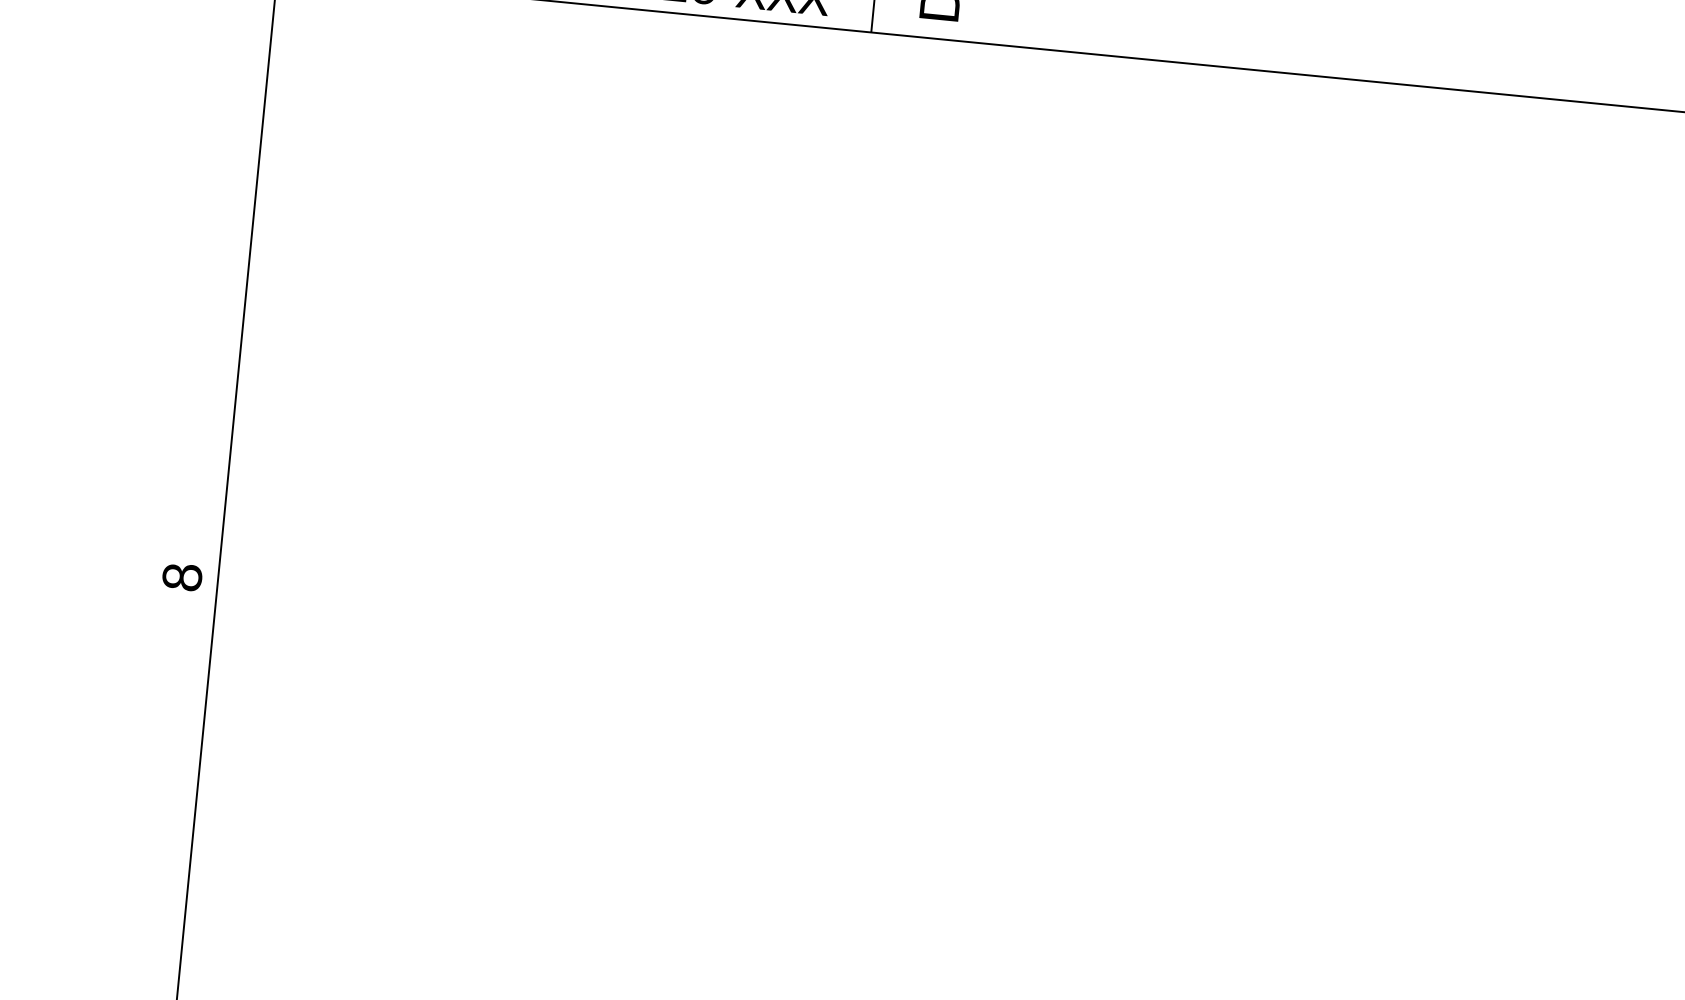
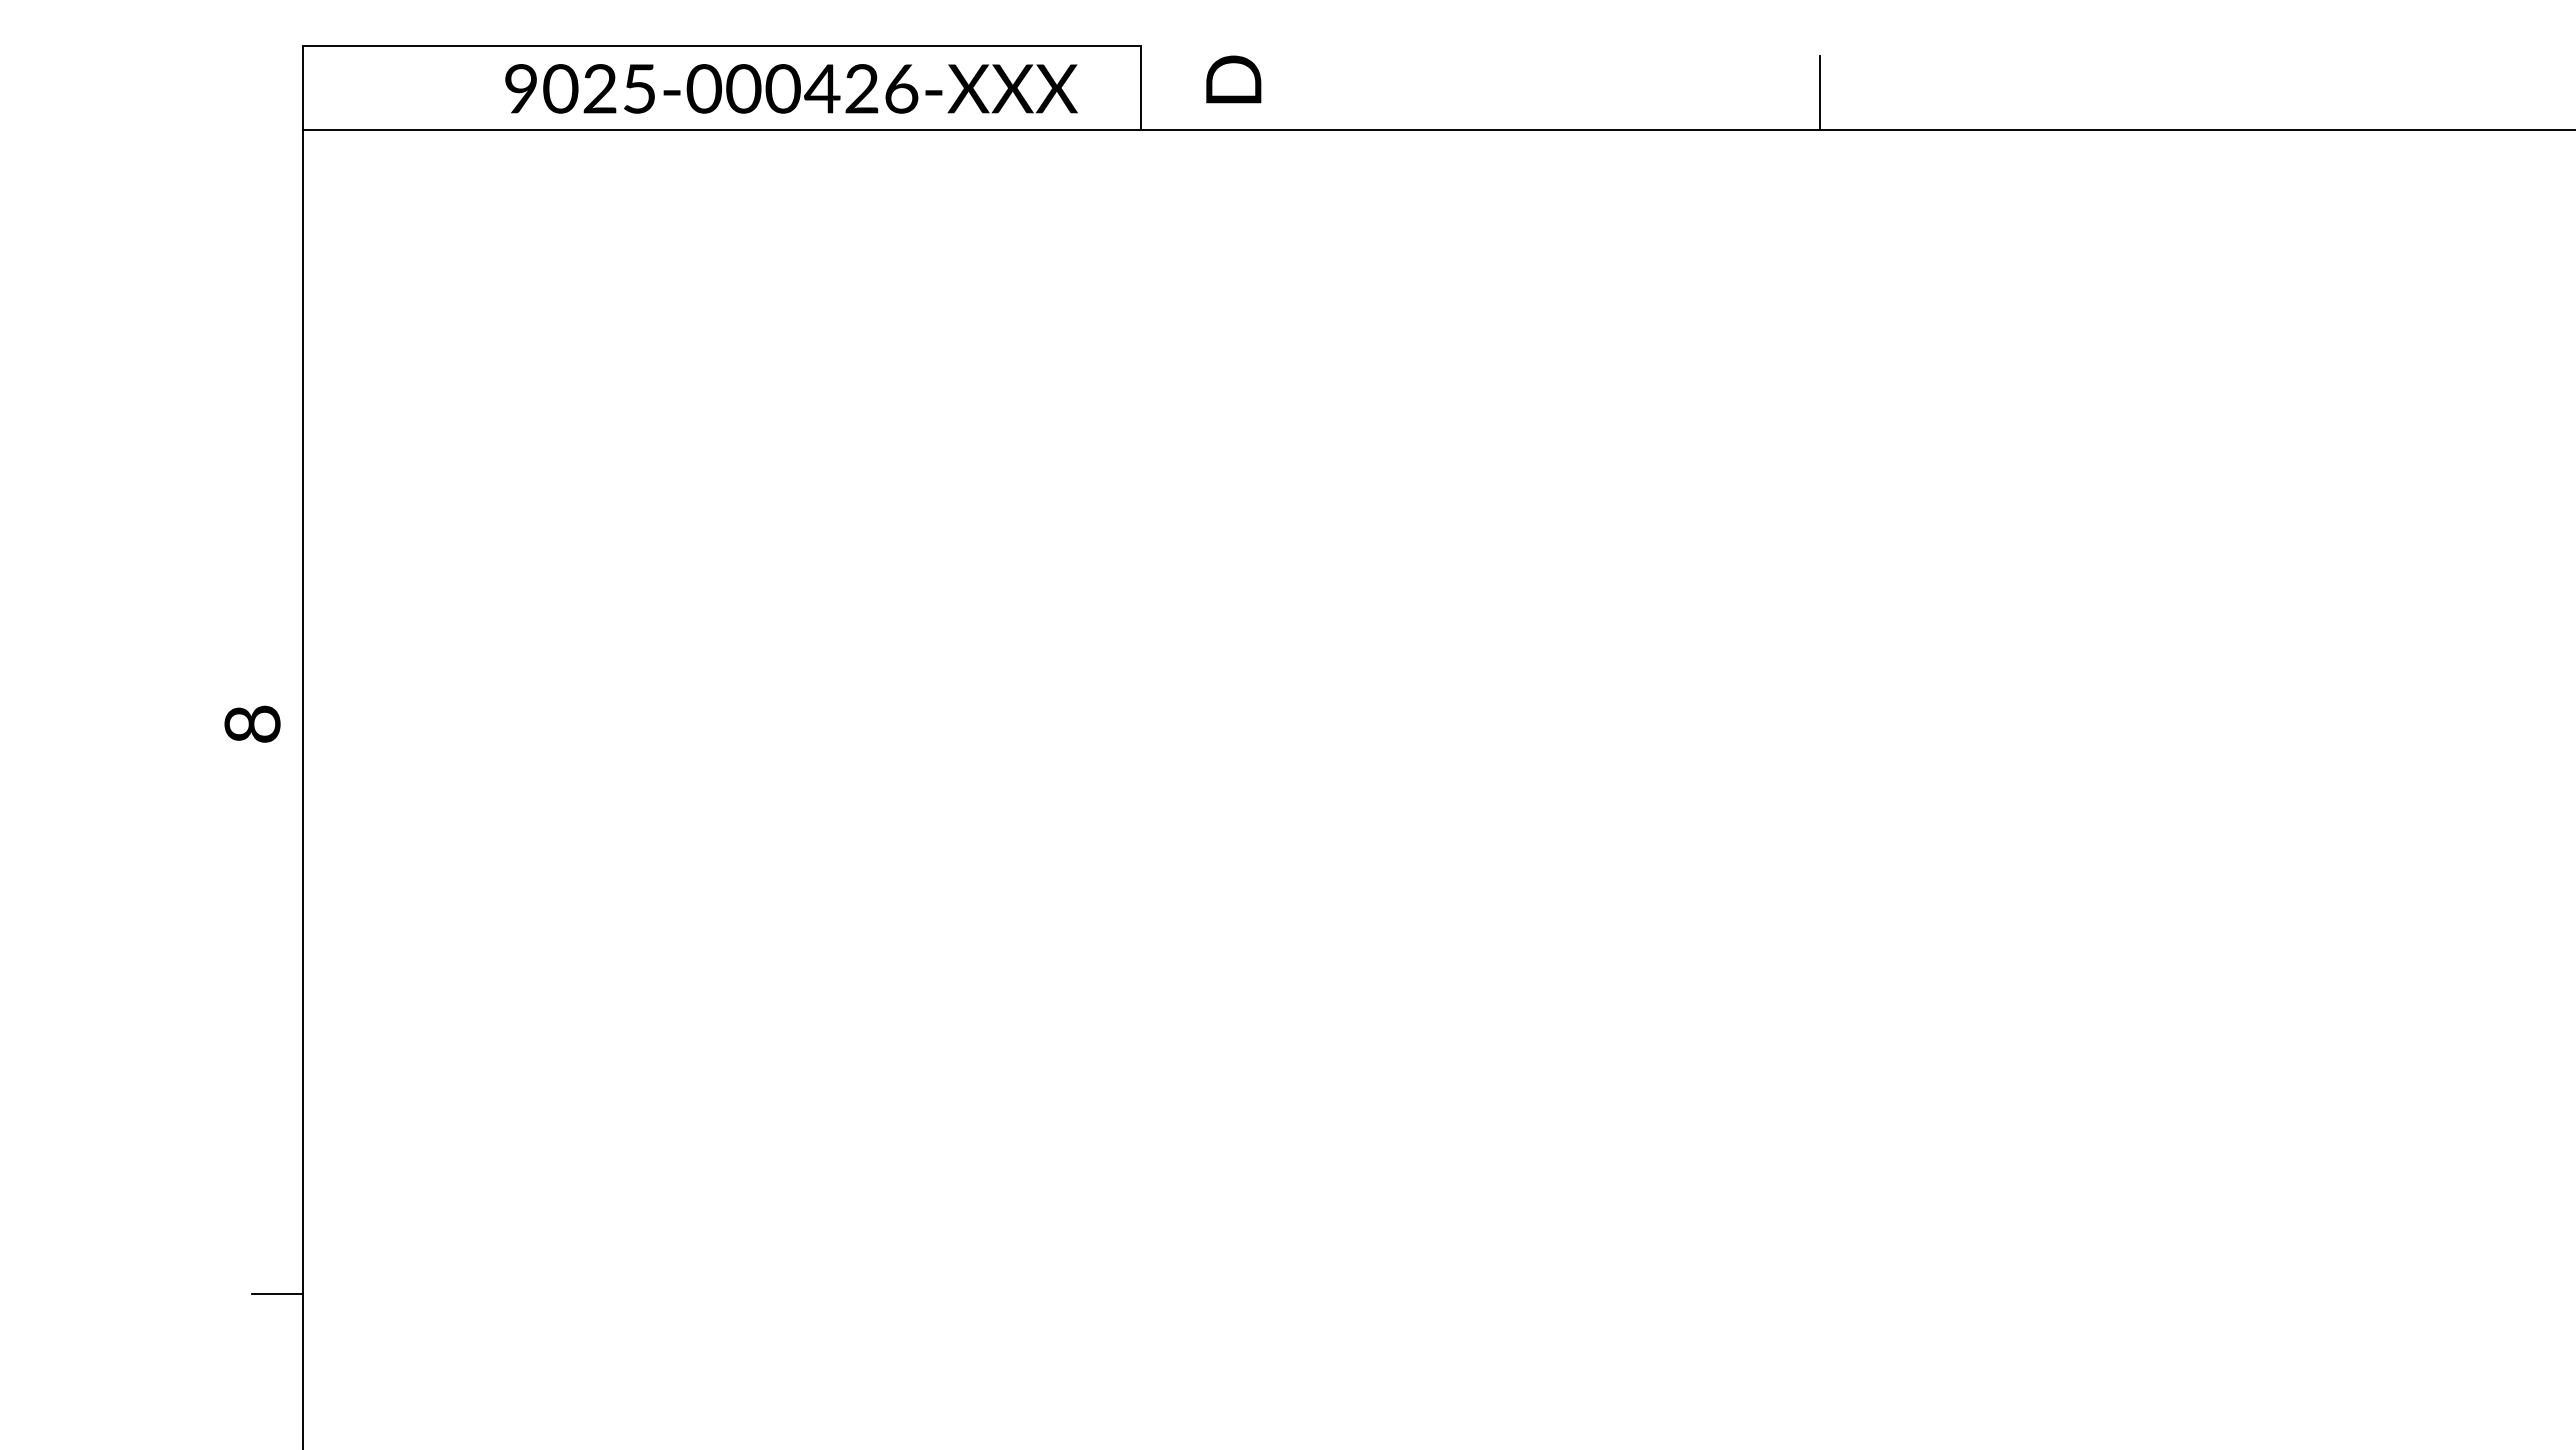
line: (1355, 53) -> (1820, 92), added
text: (182, 576) -> (252, 723), moved
line: (178, 796) -> (277, 1293), added

